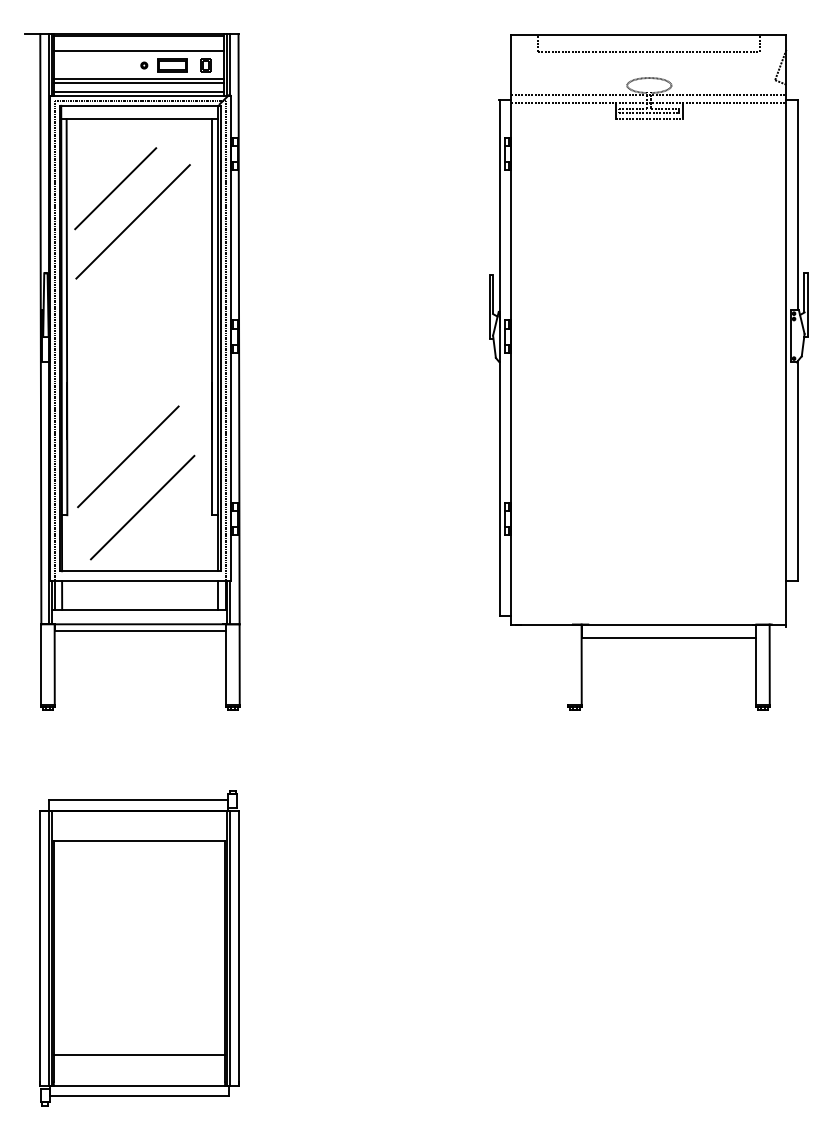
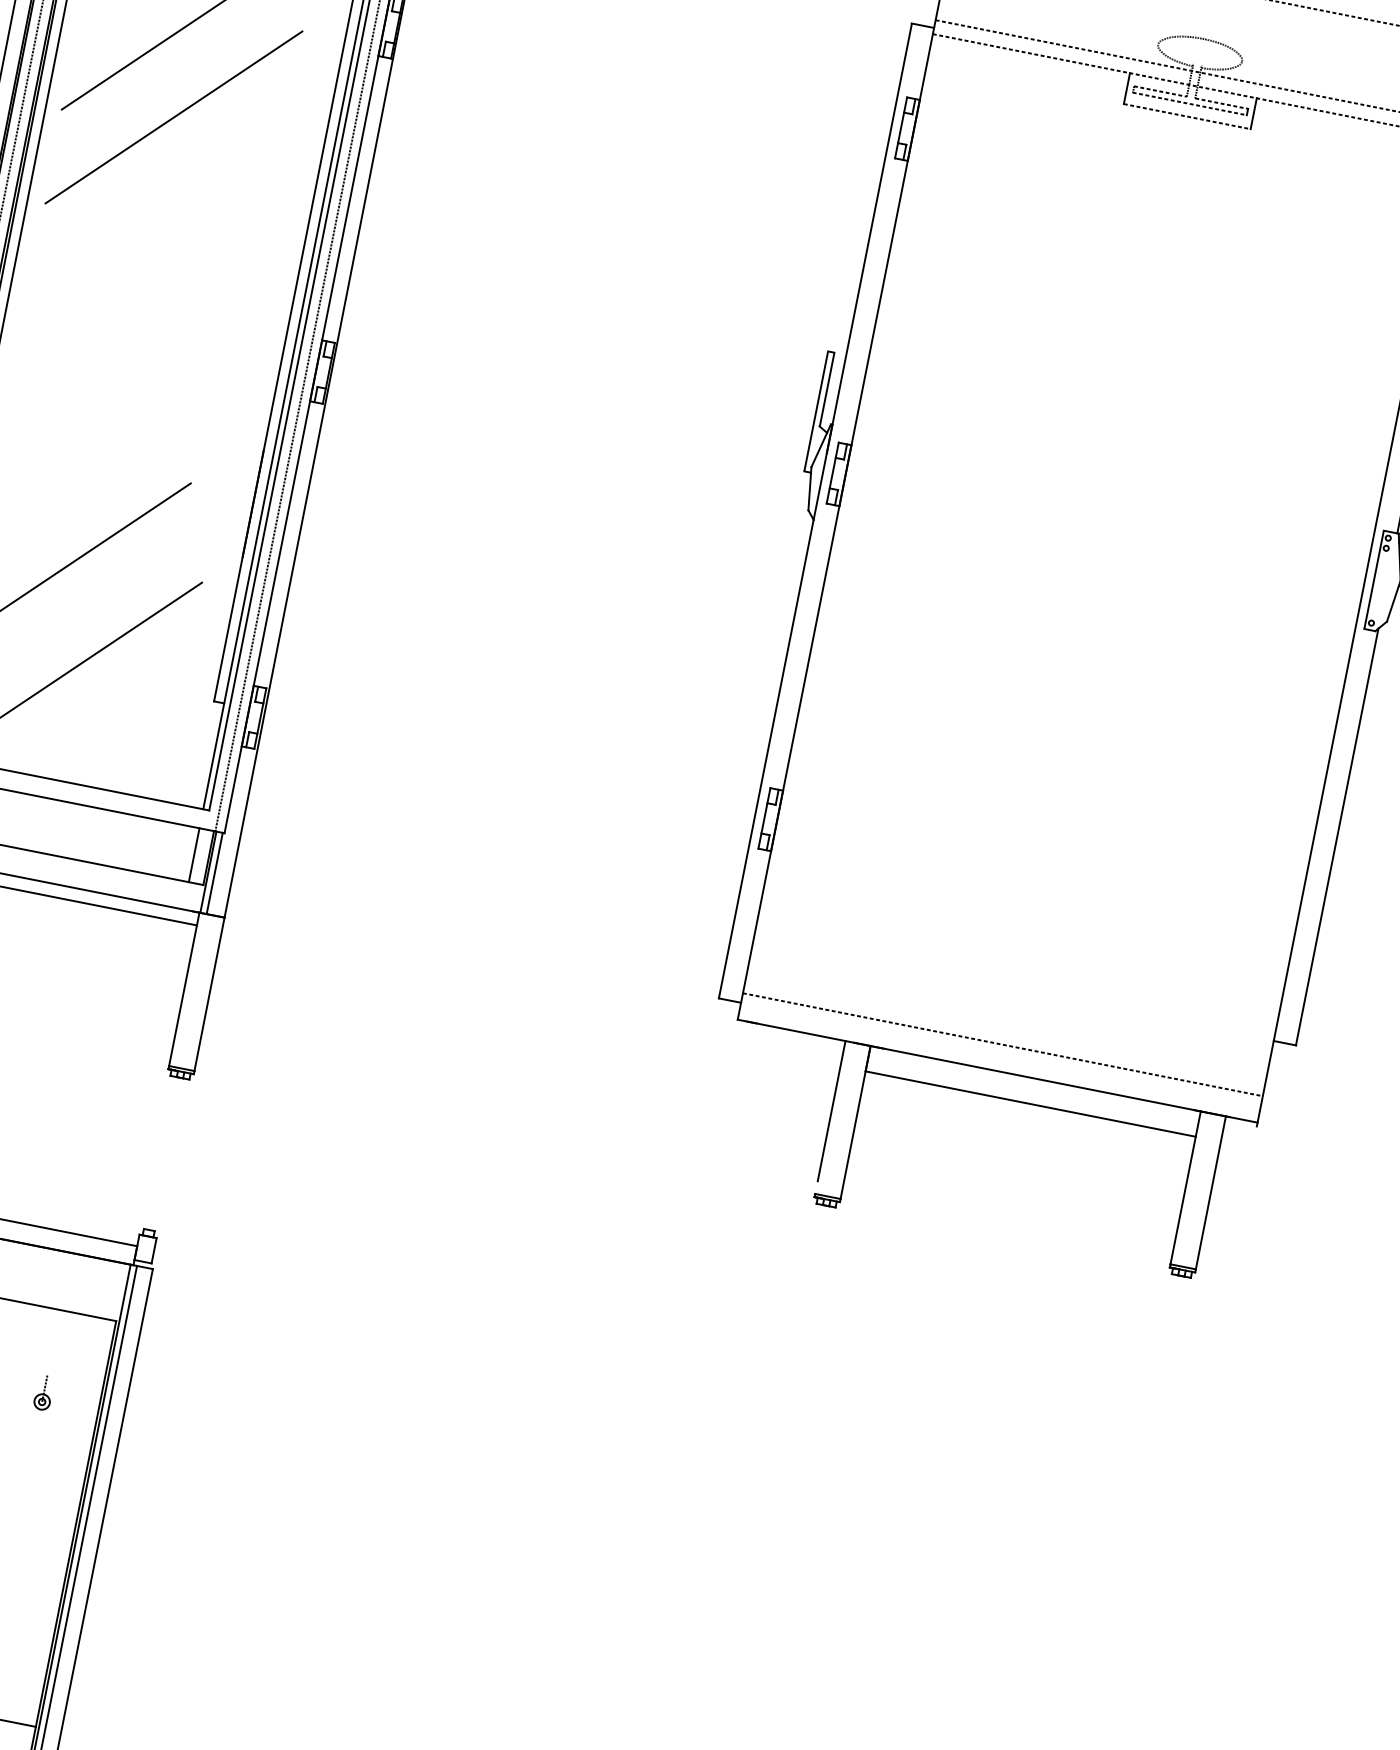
line: (648, 610) -> (1002, 1044), added
line: (568, 661) -> (832, 1110), added
part: (195, 884) -> (43, 1392), added

